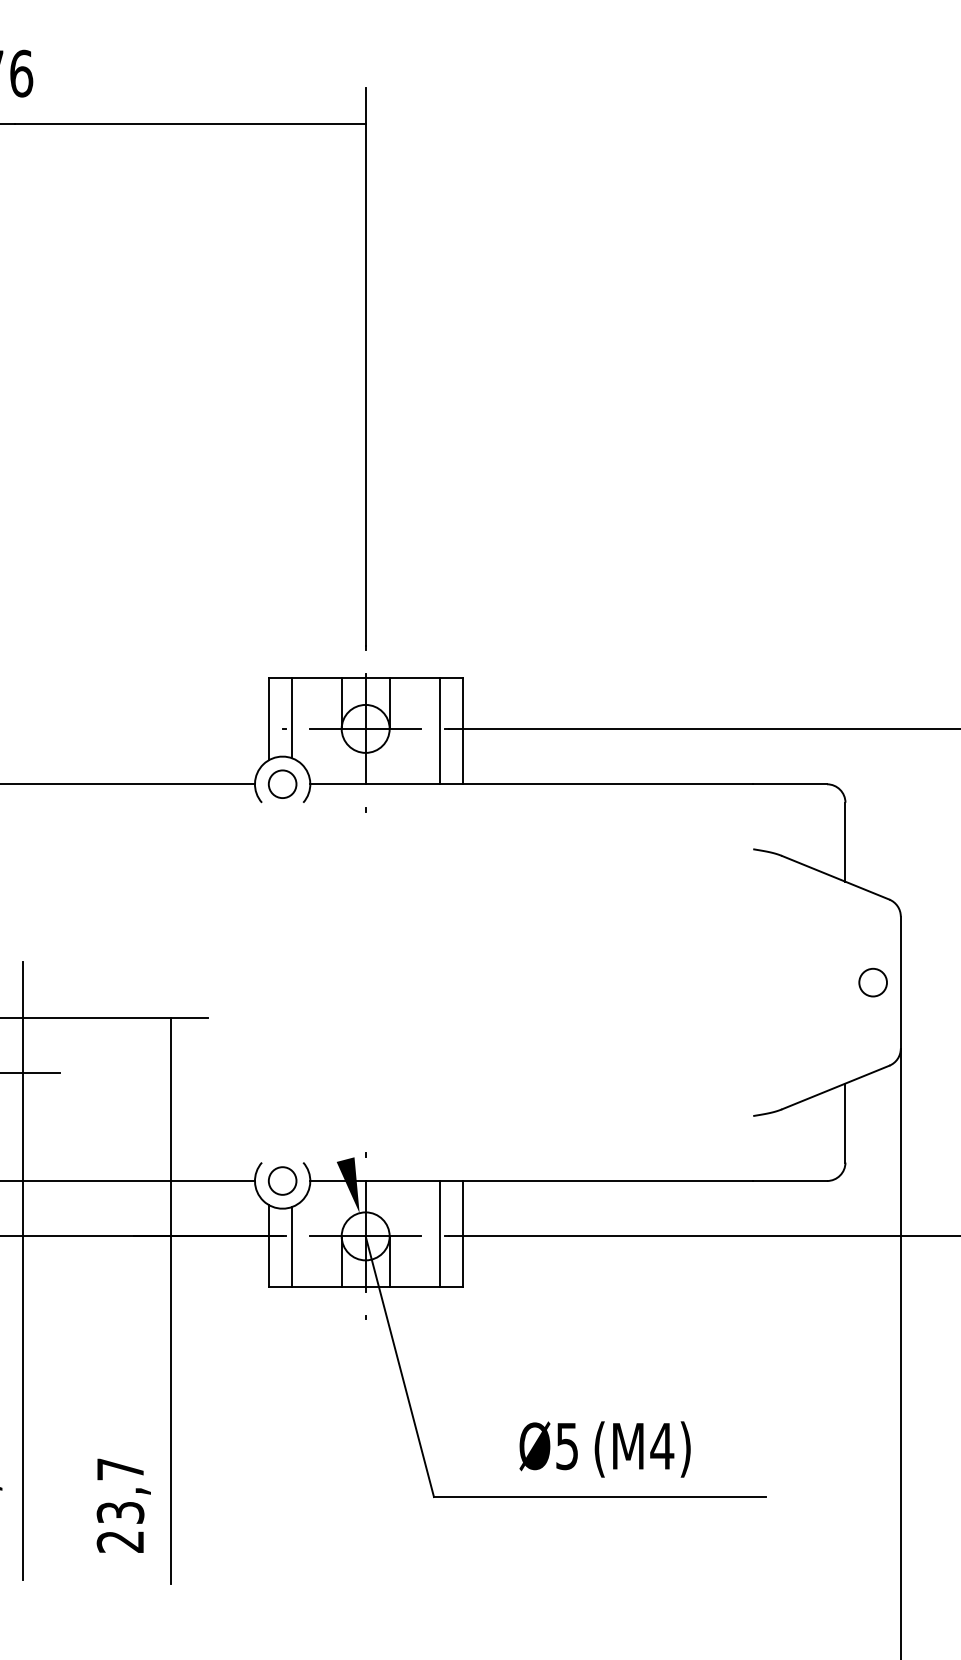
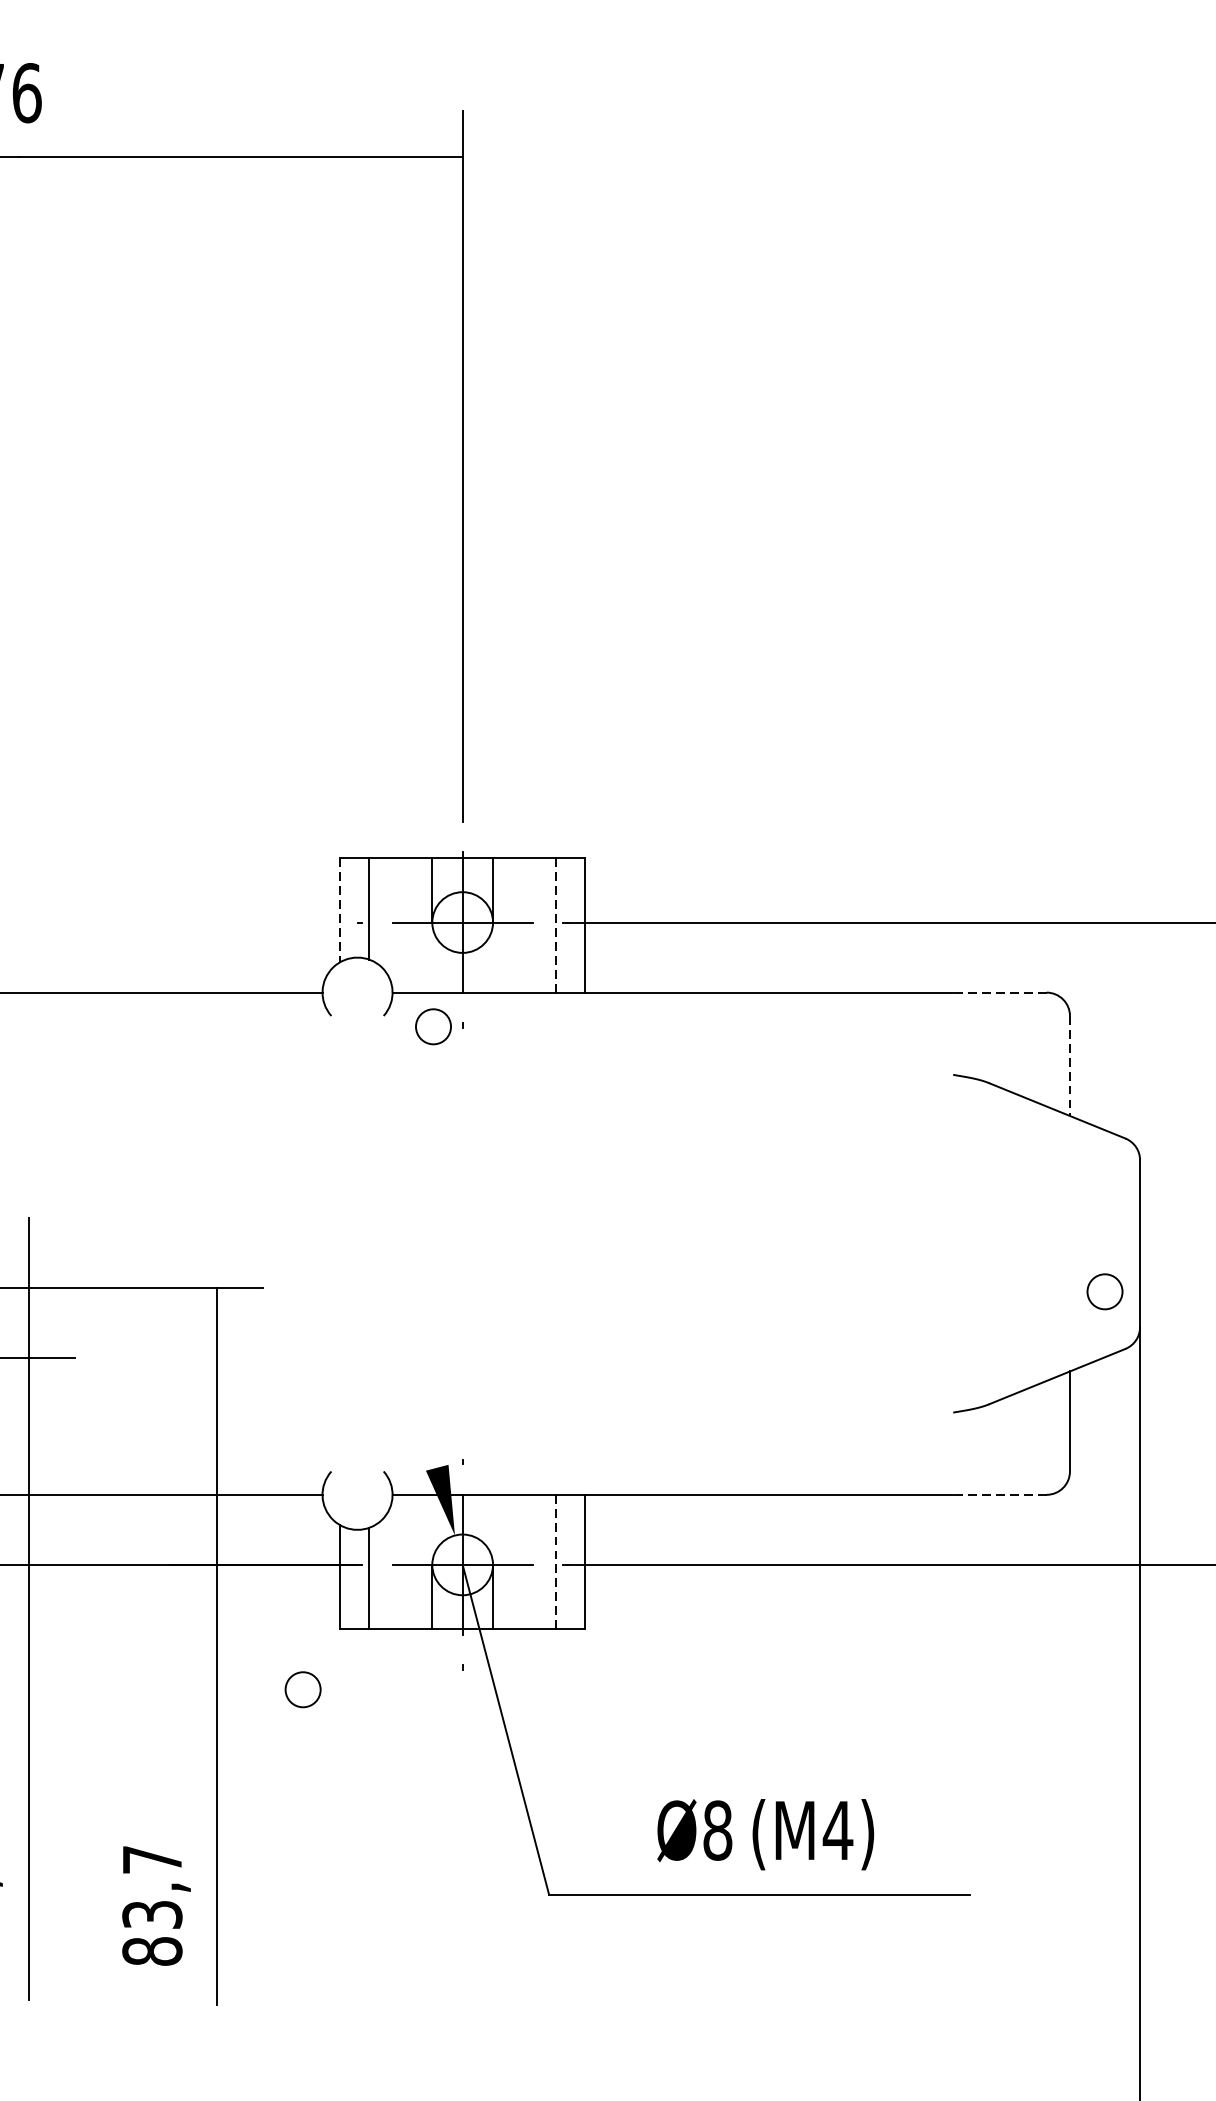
line: (268, 719) -> (339, 910), solid -> dashed
line: (439, 730) -> (556, 924), solid -> dashed
circle: (282, 783) -> (433, 1025), moved
line: (790, 784) -> (1000, 992), solid -> dashed
line: (845, 842) -> (1070, 1066), solid -> dashed
circle: (872, 982) -> (1104, 1291), moved
circle: (282, 1180) -> (302, 1689), moved
line: (790, 1181) -> (1000, 1495), solid -> dashed
line: (439, 1234) -> (556, 1562), solid -> dashed
text: (567, 1446) -> (718, 1830), Ø5 -> Ø8
text: (120, 1541) -> (152, 1951), 23,7 -> 83,7

